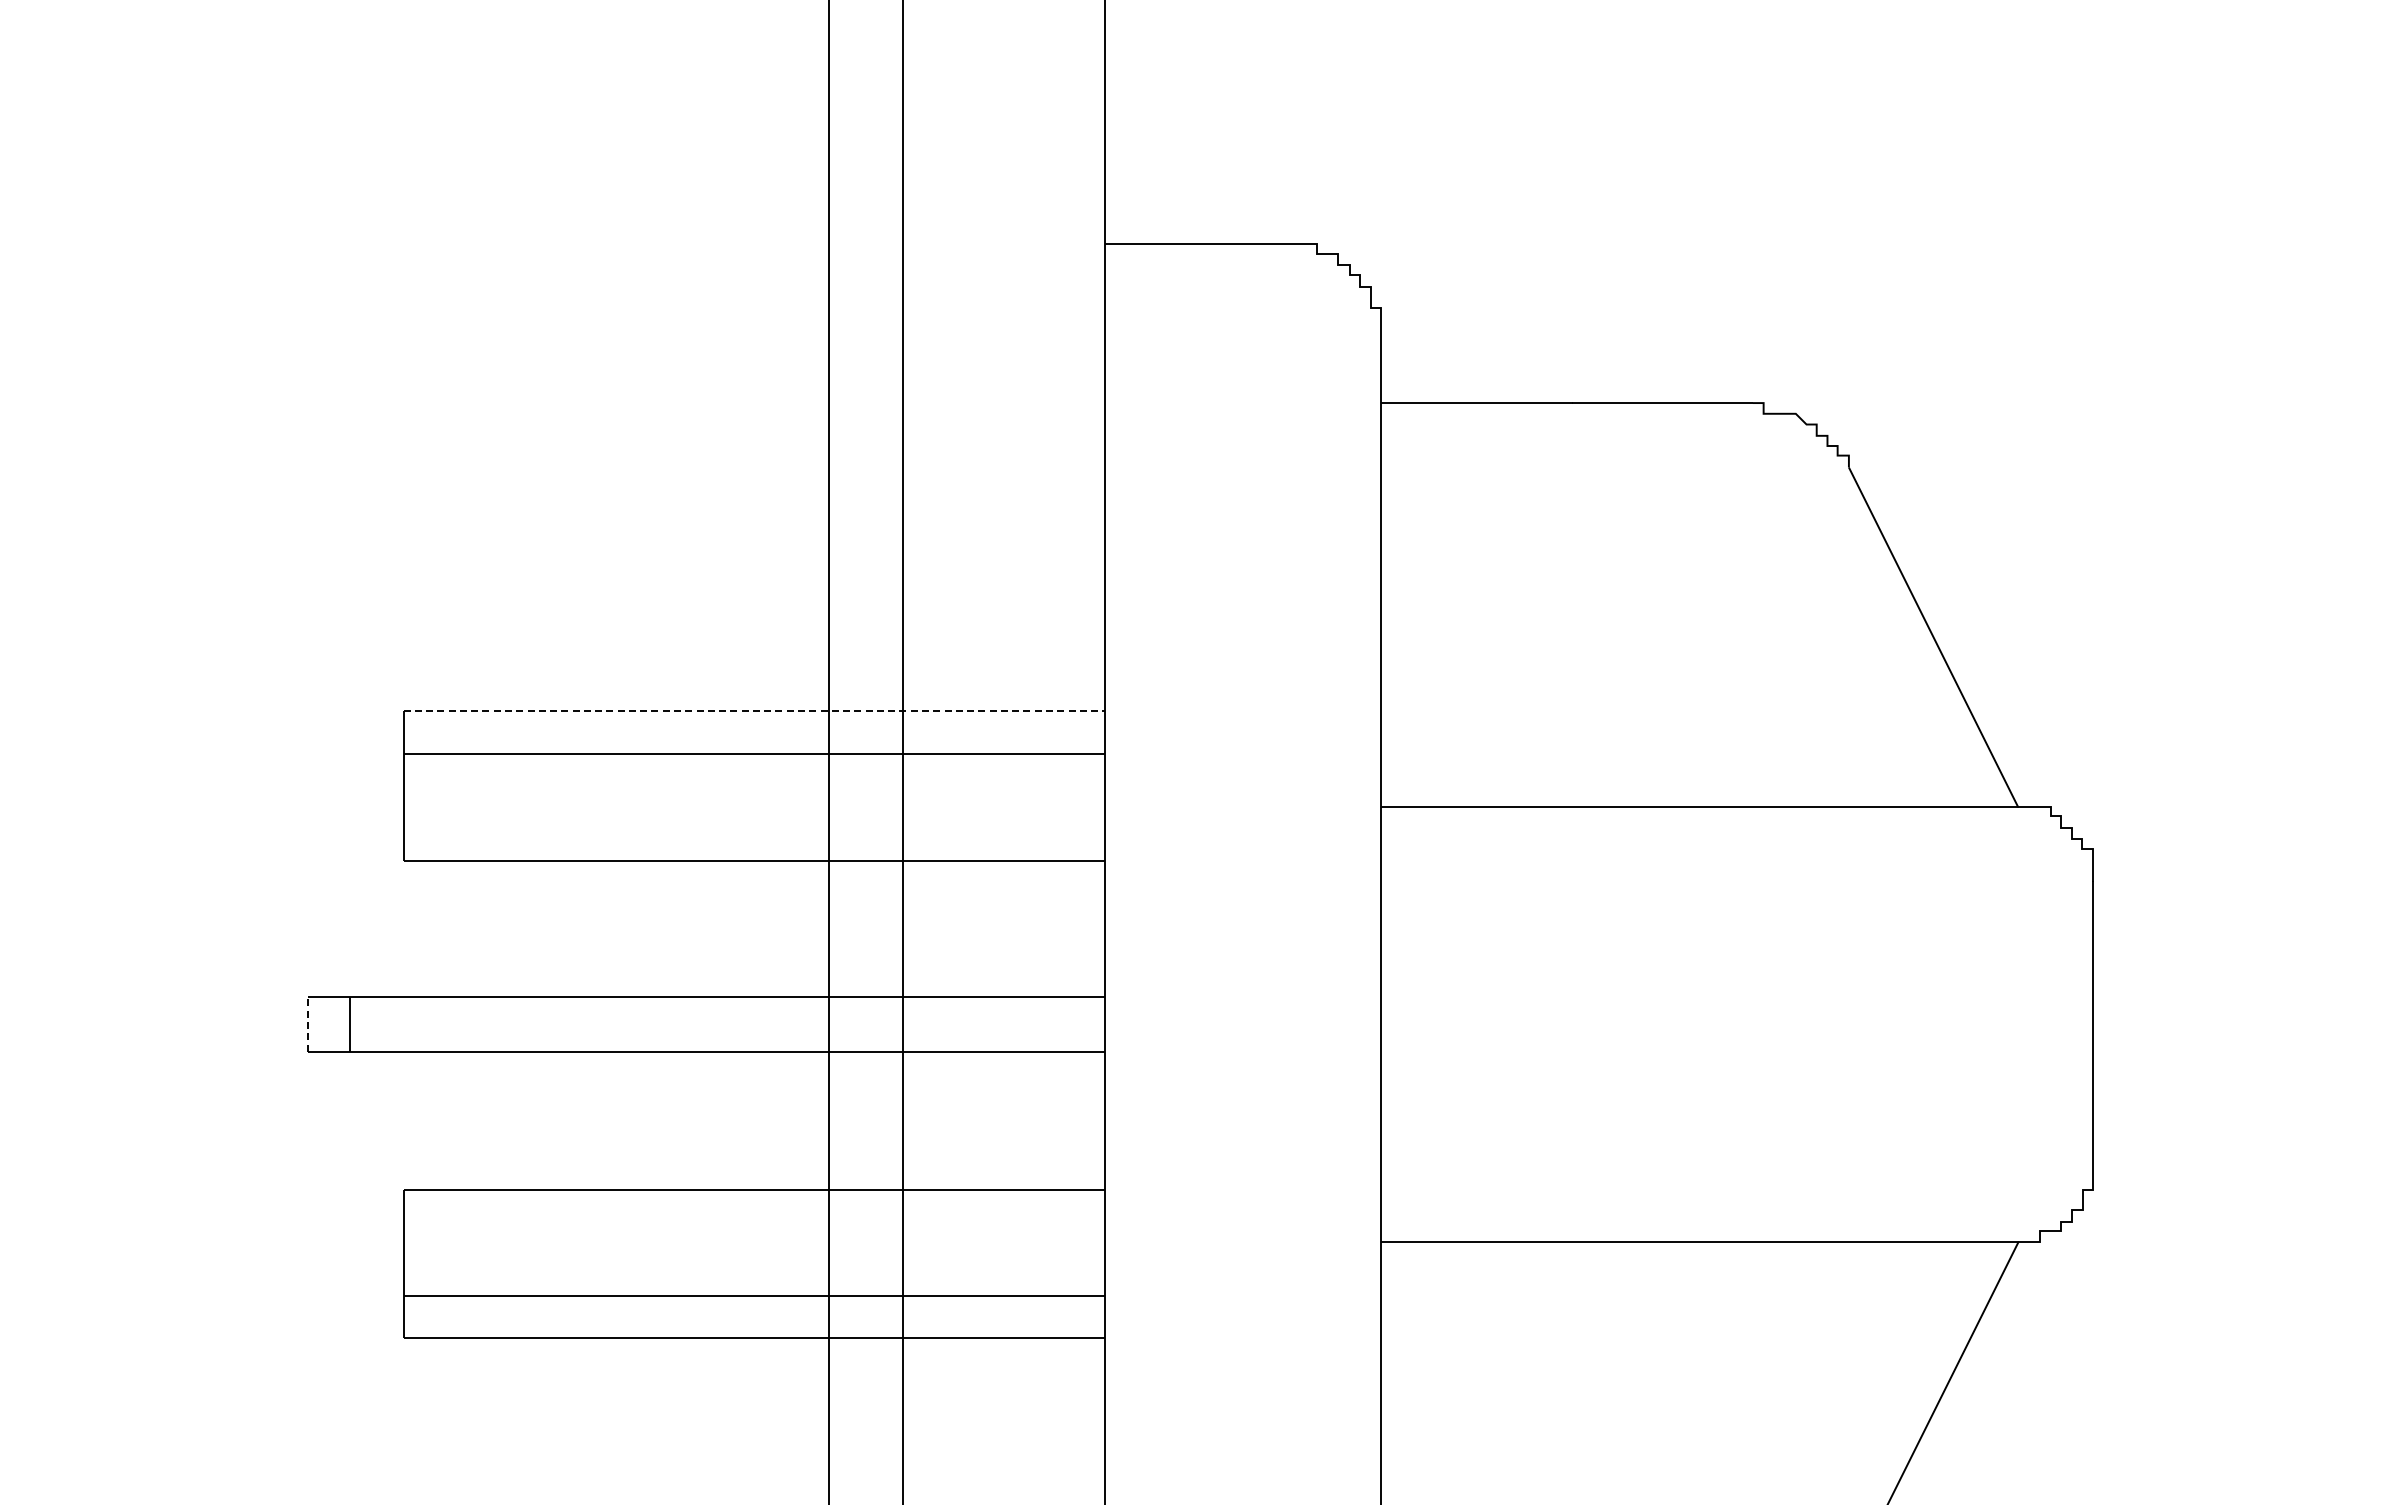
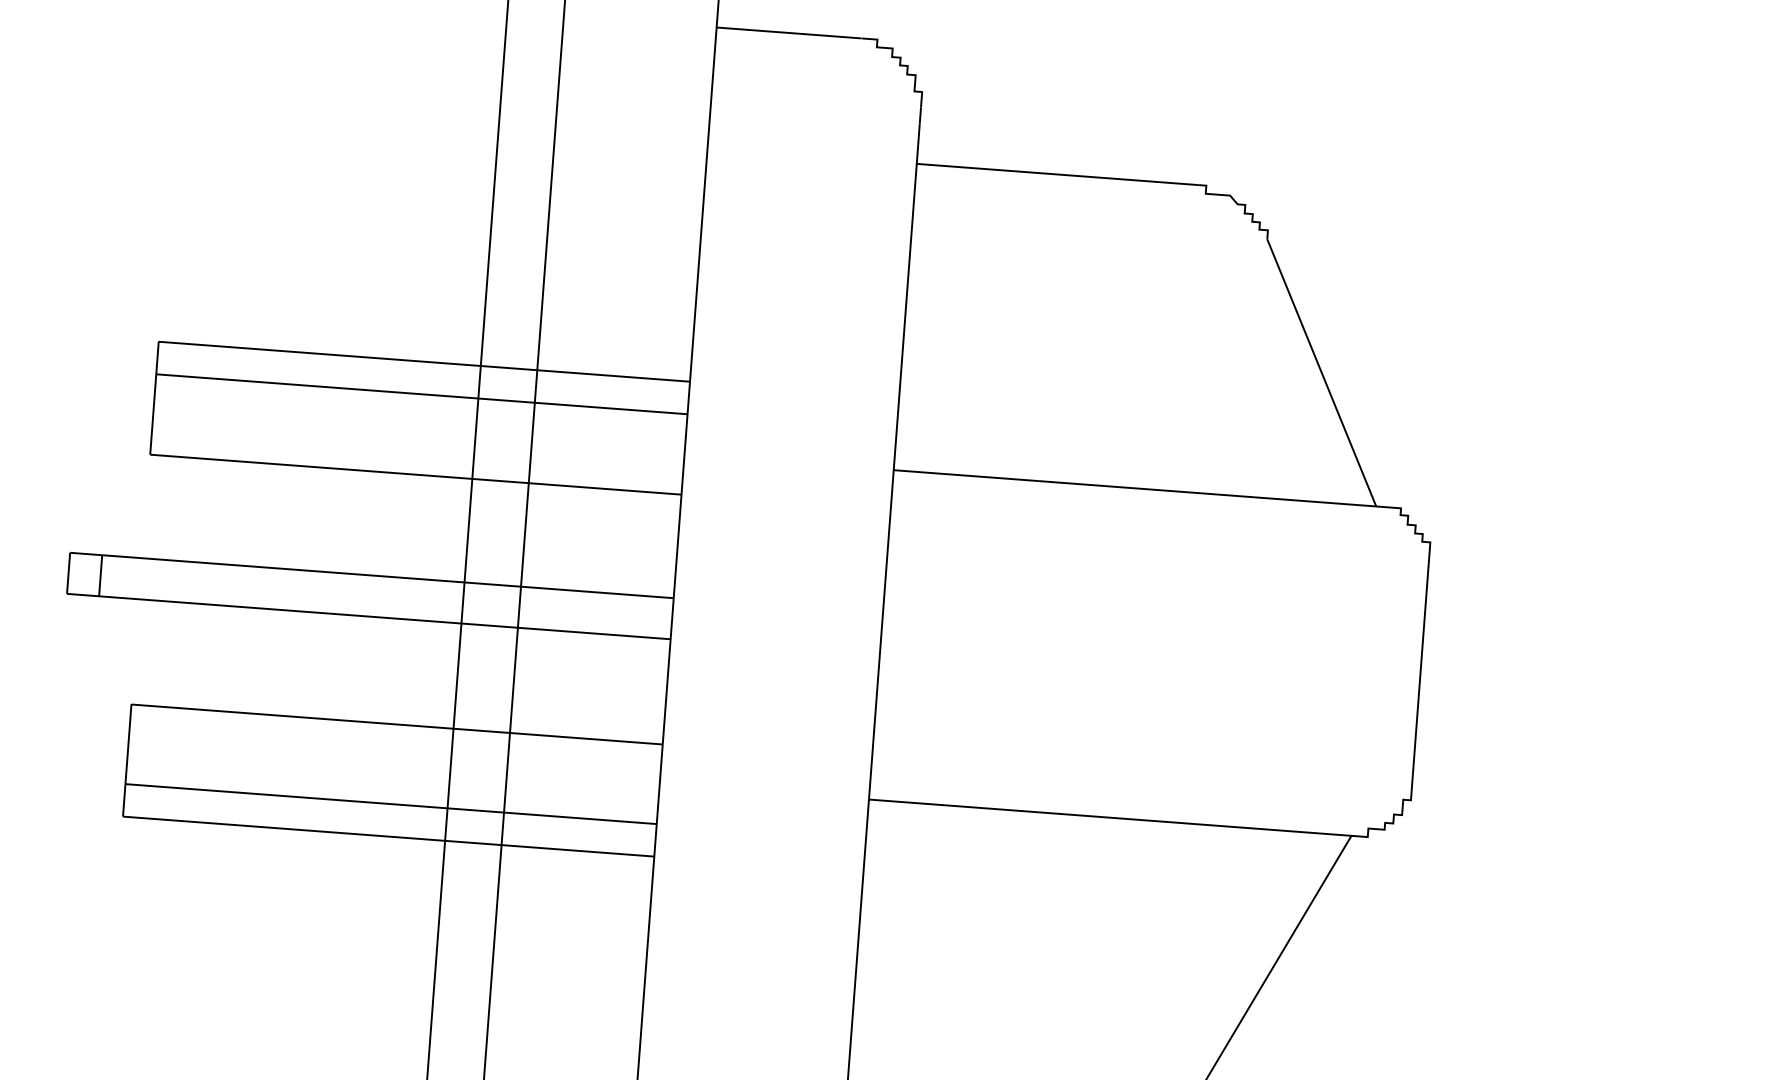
line: (754, 711) -> (424, 361), dashed -> solid
line: (308, 1023) -> (68, 572), dashed -> solid

